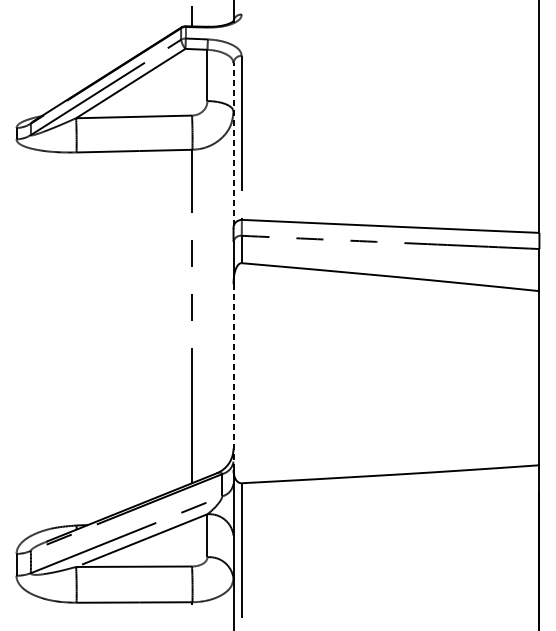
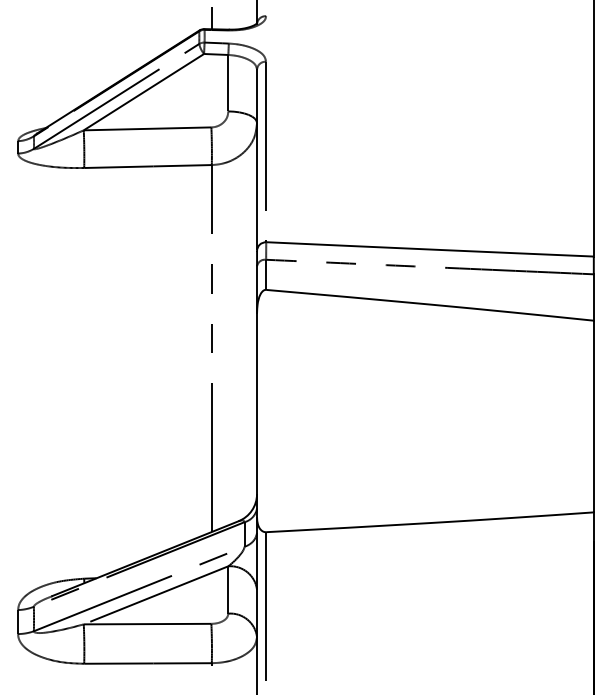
line: (233, 144) -> (257, 159), dashed -> solid
line: (233, 376) -> (257, 414), dashed -> solid

